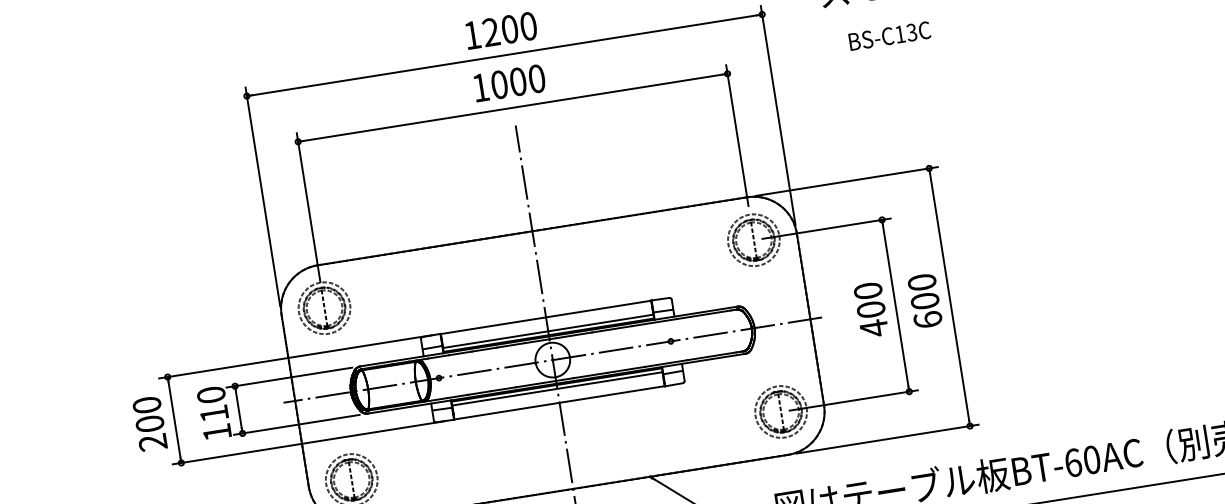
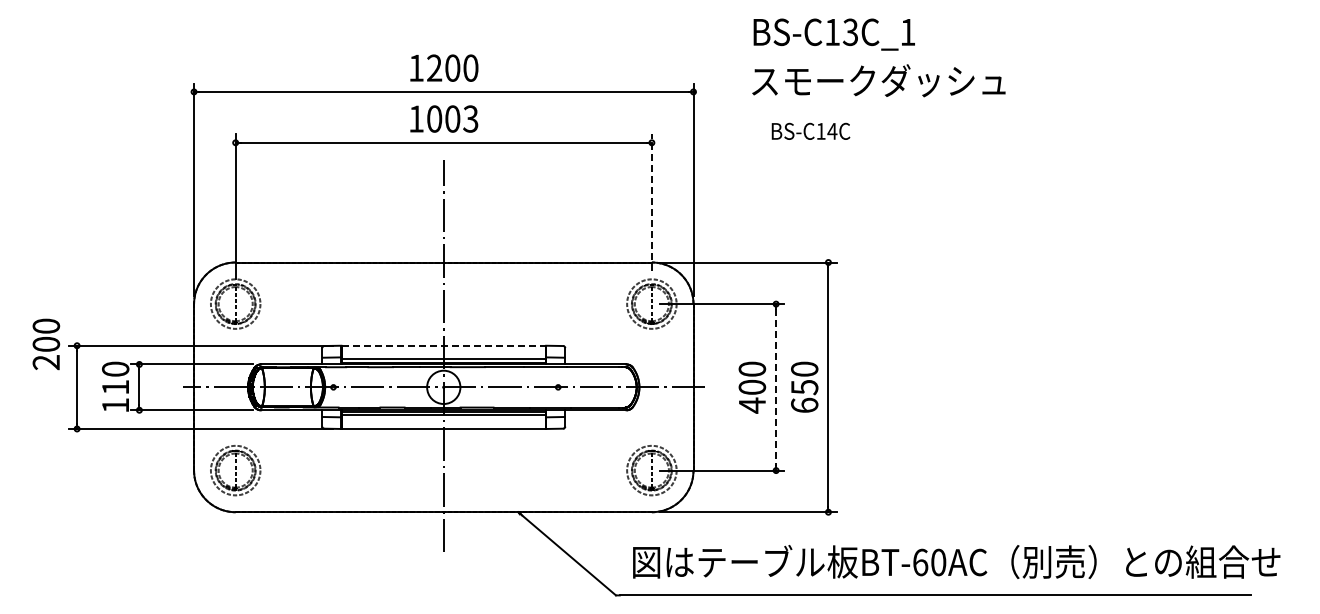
text: (911, 31) -> (832, 130), BS-C13C -> BS-C14C
text: (536, 78) -> (470, 118), 1000 -> 1003
line: (736, 135) -> (651, 202), solid -> dashed
text: (924, 301) -> (804, 387), 600 -> 650
line: (896, 305) -> (776, 387), solid -> dashed
line: (545, 316) -> (443, 345), solid -> dashed
text: (150, 424) -> (46, 344), moved

